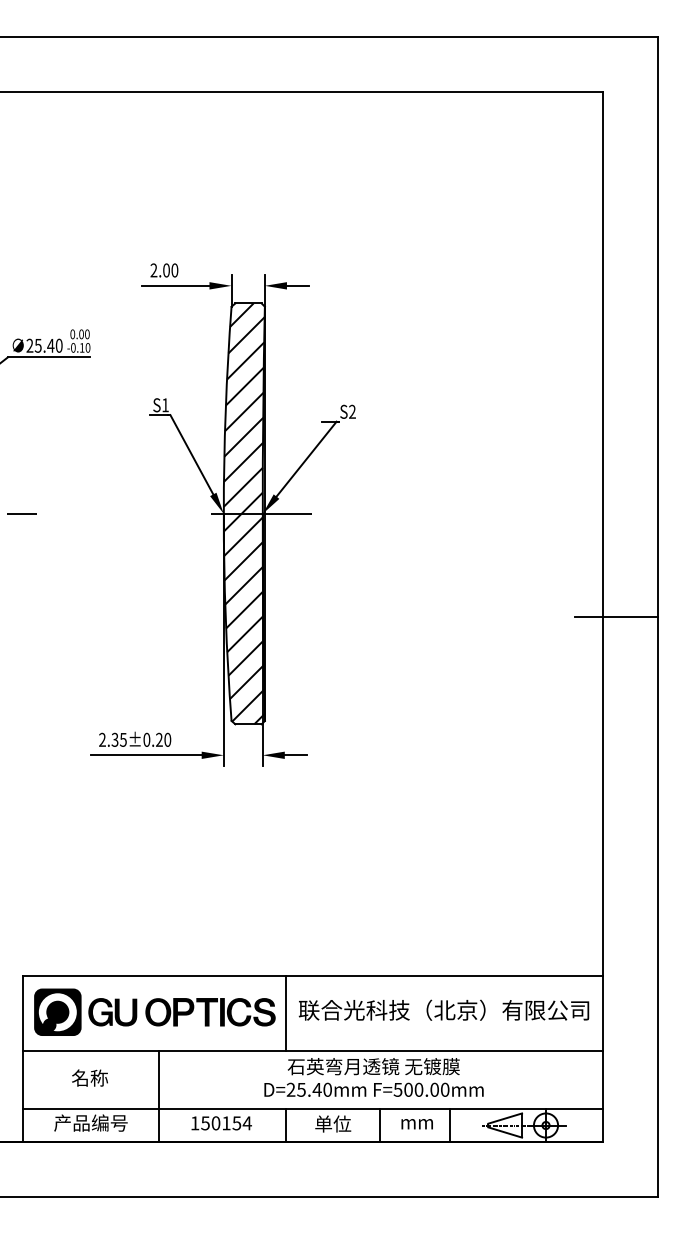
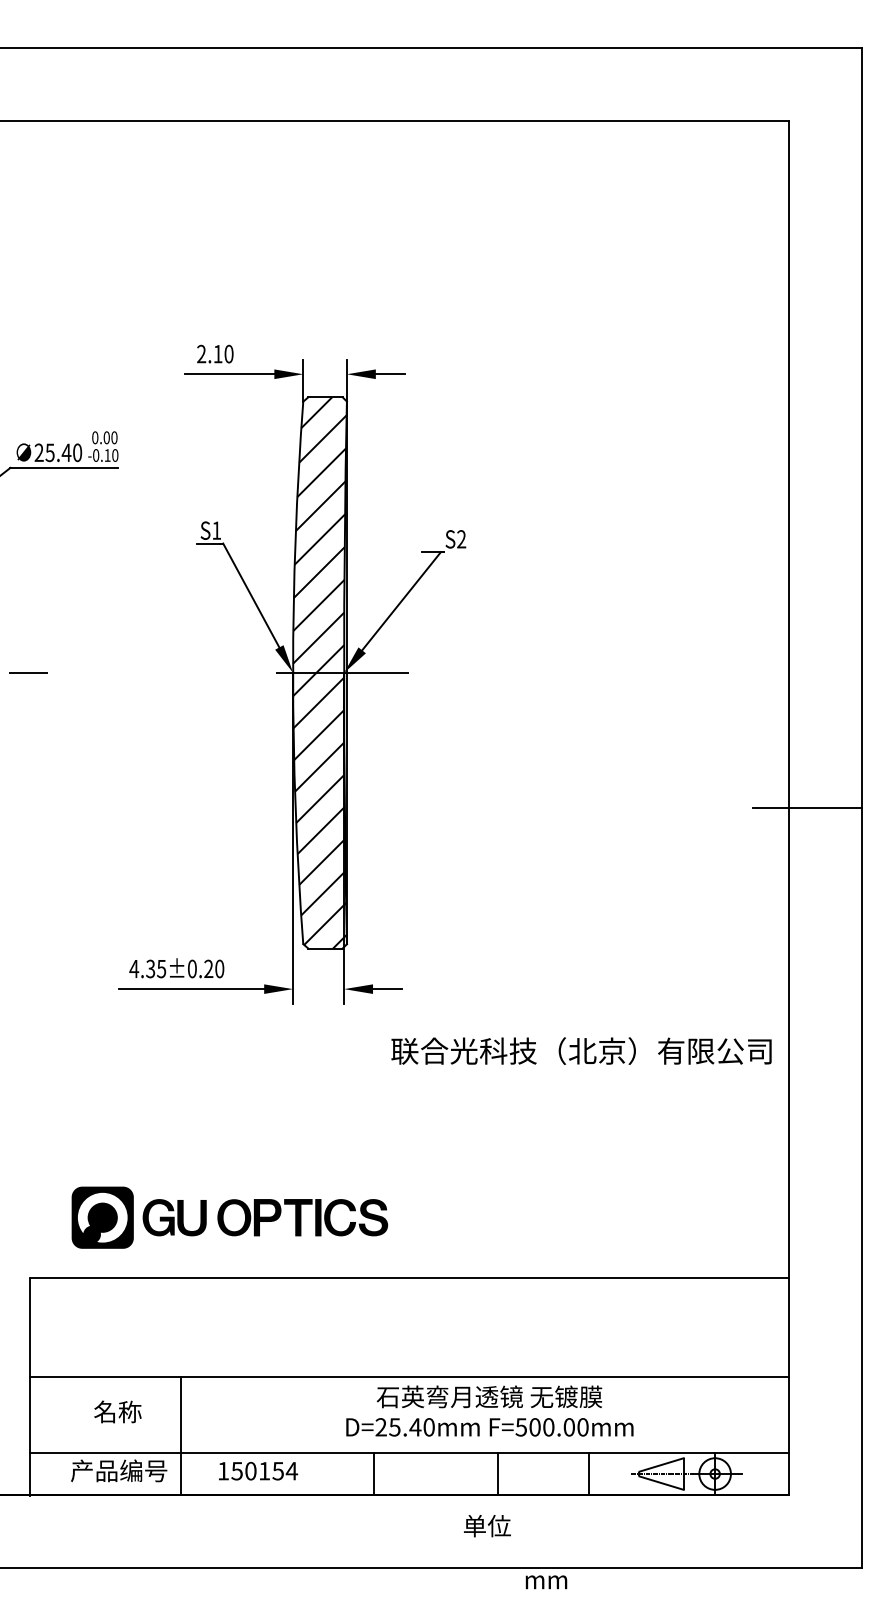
text: (166, 269) -> (217, 353), 2.00 -> 2.10
text: (102, 739) -> (134, 968), 2.35±0 -> 4.35±0
text: (443, 1009) -> (581, 1050), moved
part: (154, 1012) -> (229, 1217), moved
line: (285, 1013) -> (374, 1327), removed
line: (159, 1096) -> (180, 1436), moved
text: (221, 1123) -> (258, 1471), moved
text: (333, 1124) -> (487, 1526), moved
text: (417, 1124) -> (546, 1582), moved

